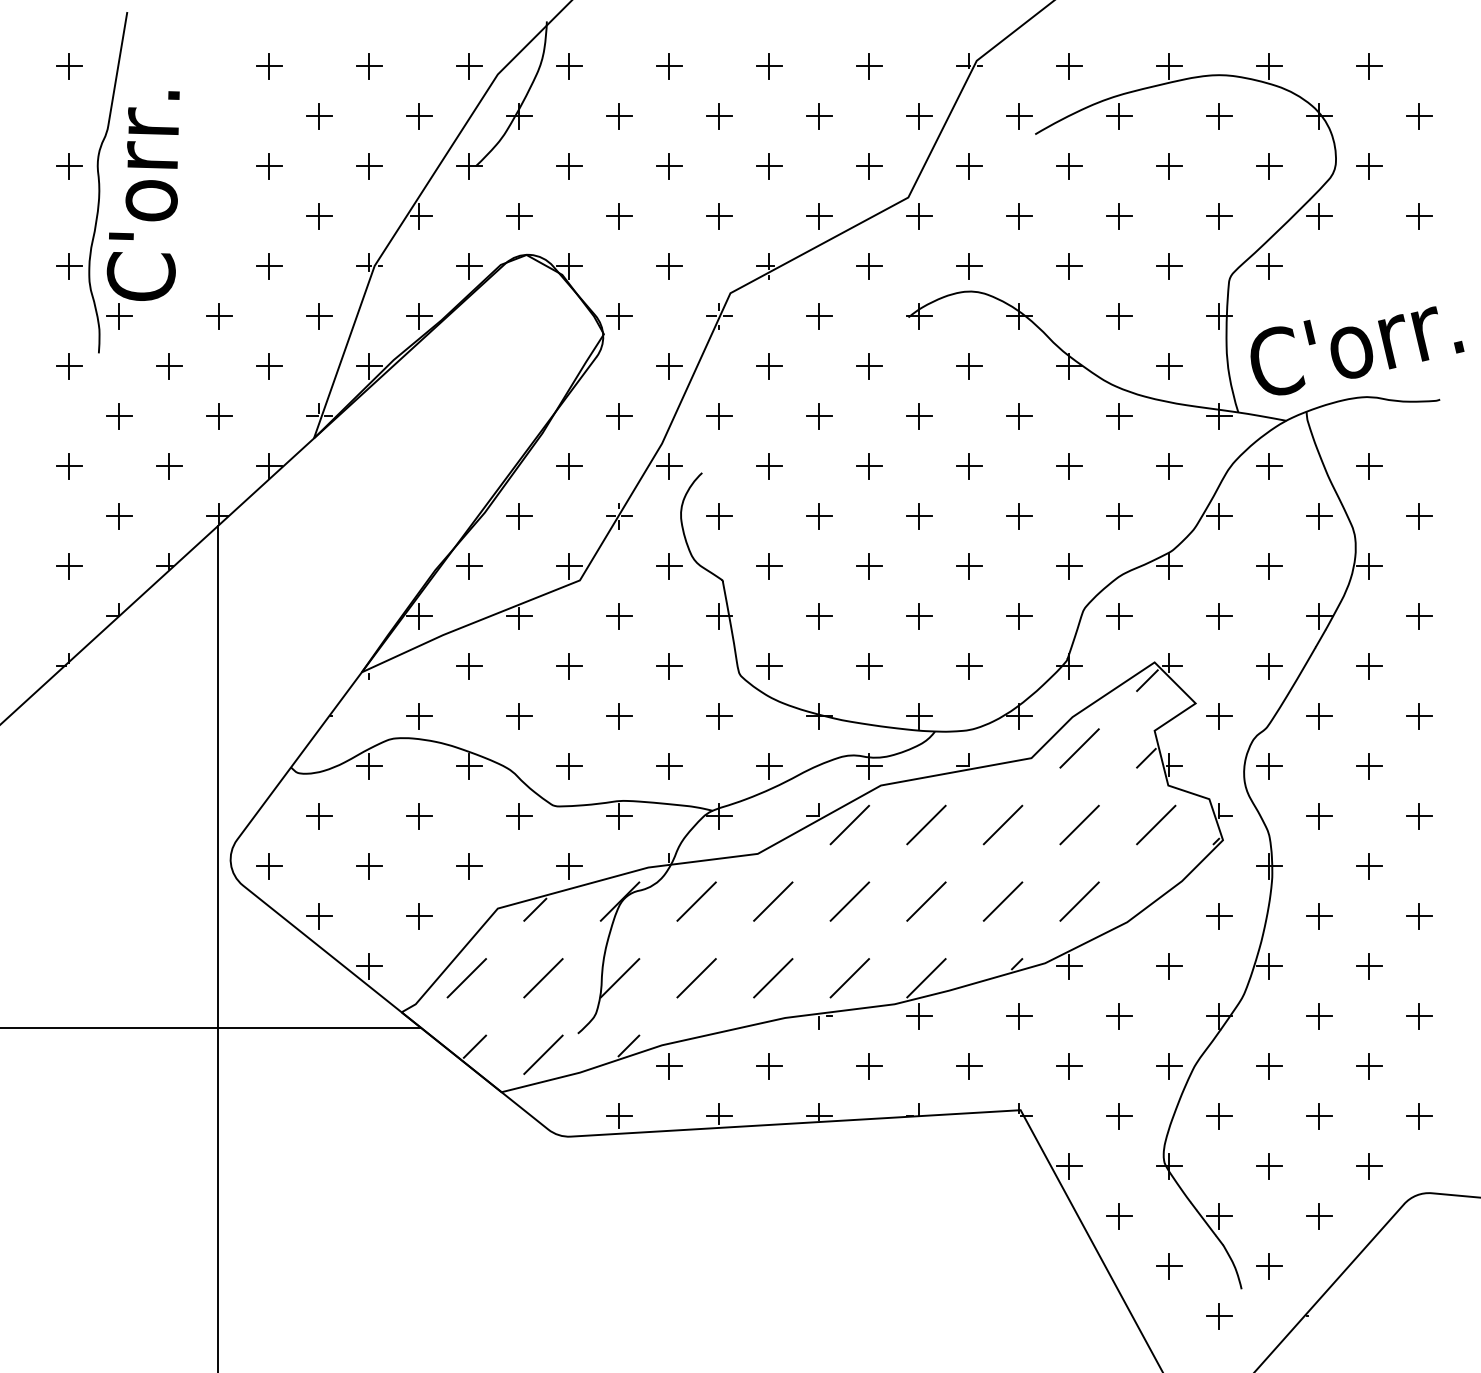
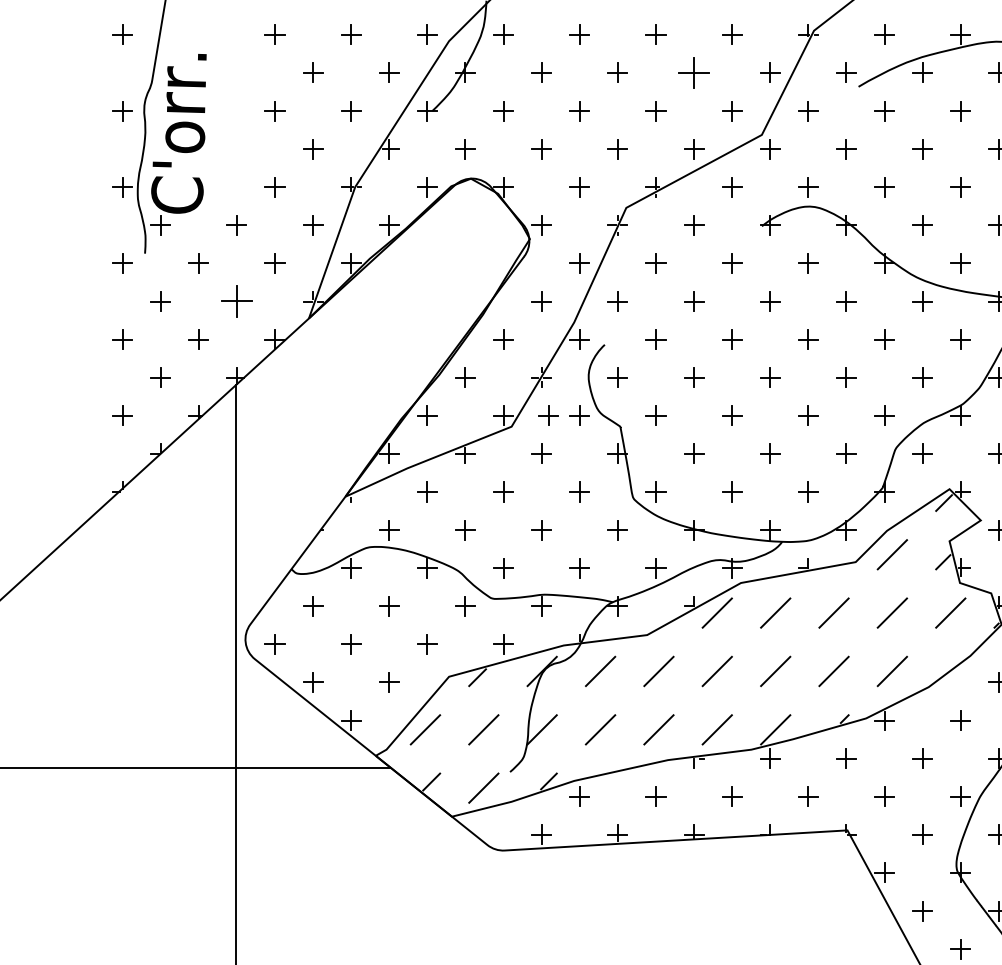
part: (819, 116) -> (694, 73), size x1.6
part: (219, 416) -> (236, 301), size x1.6
part: (628, 566) -> (548, 416), added

